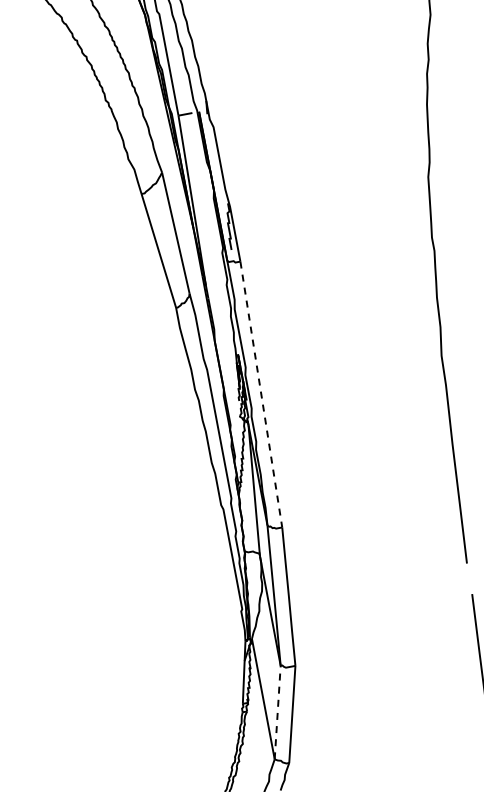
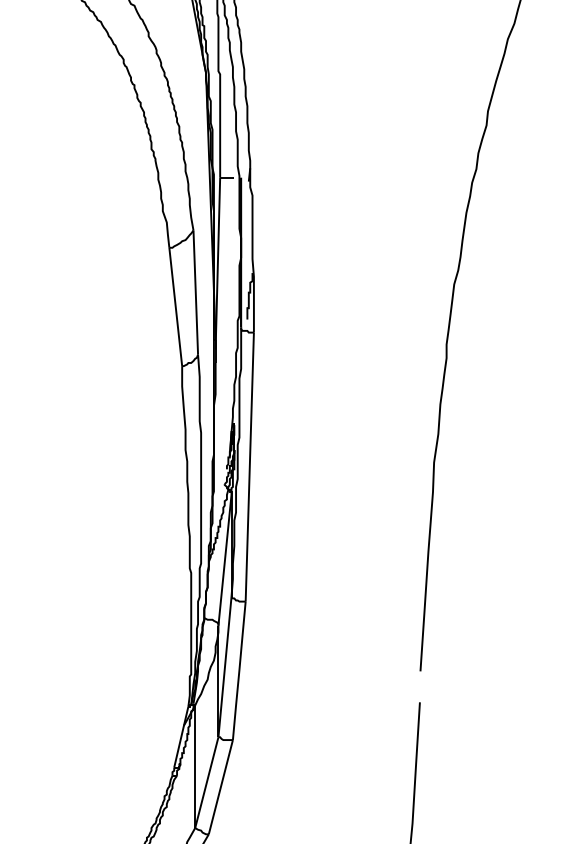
line: (261, 394) -> (249, 467), dashed -> solid
line: (277, 712) -> (206, 782), dashed -> solid

